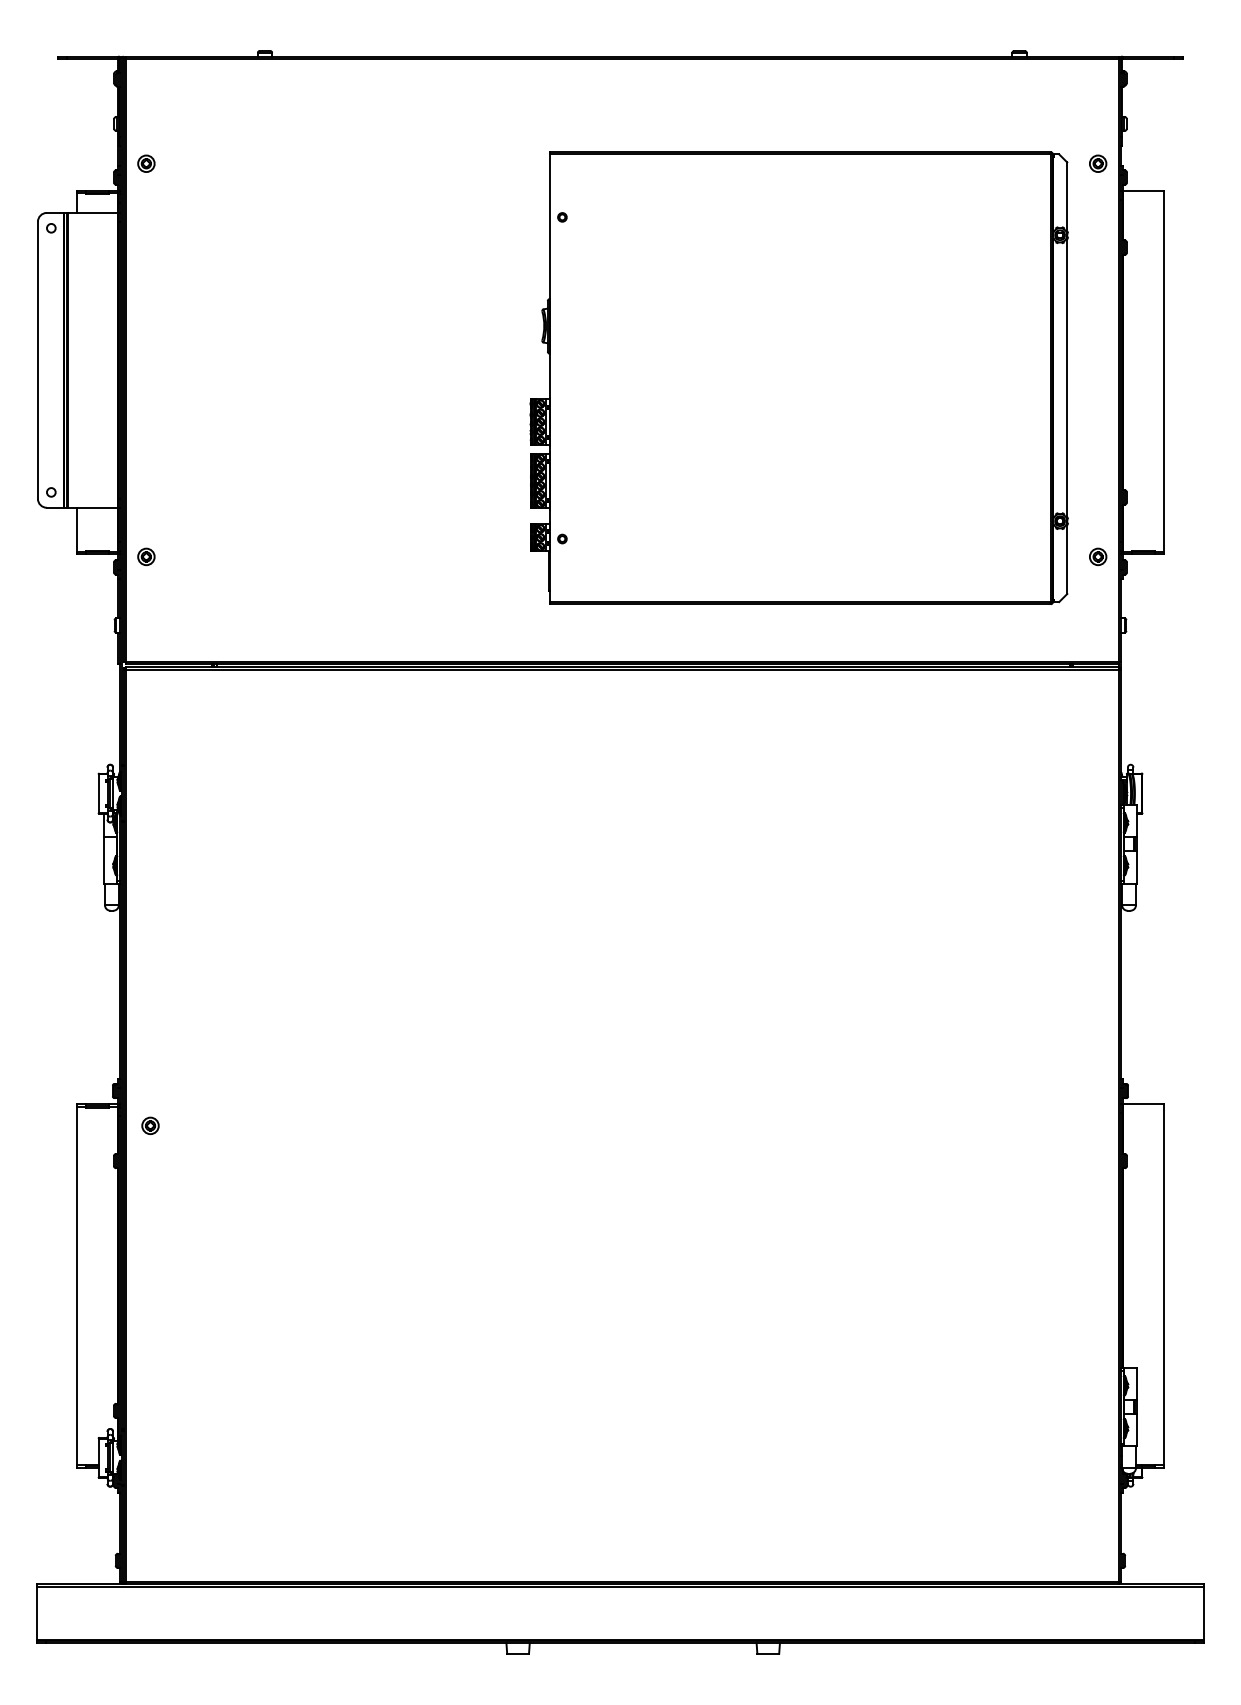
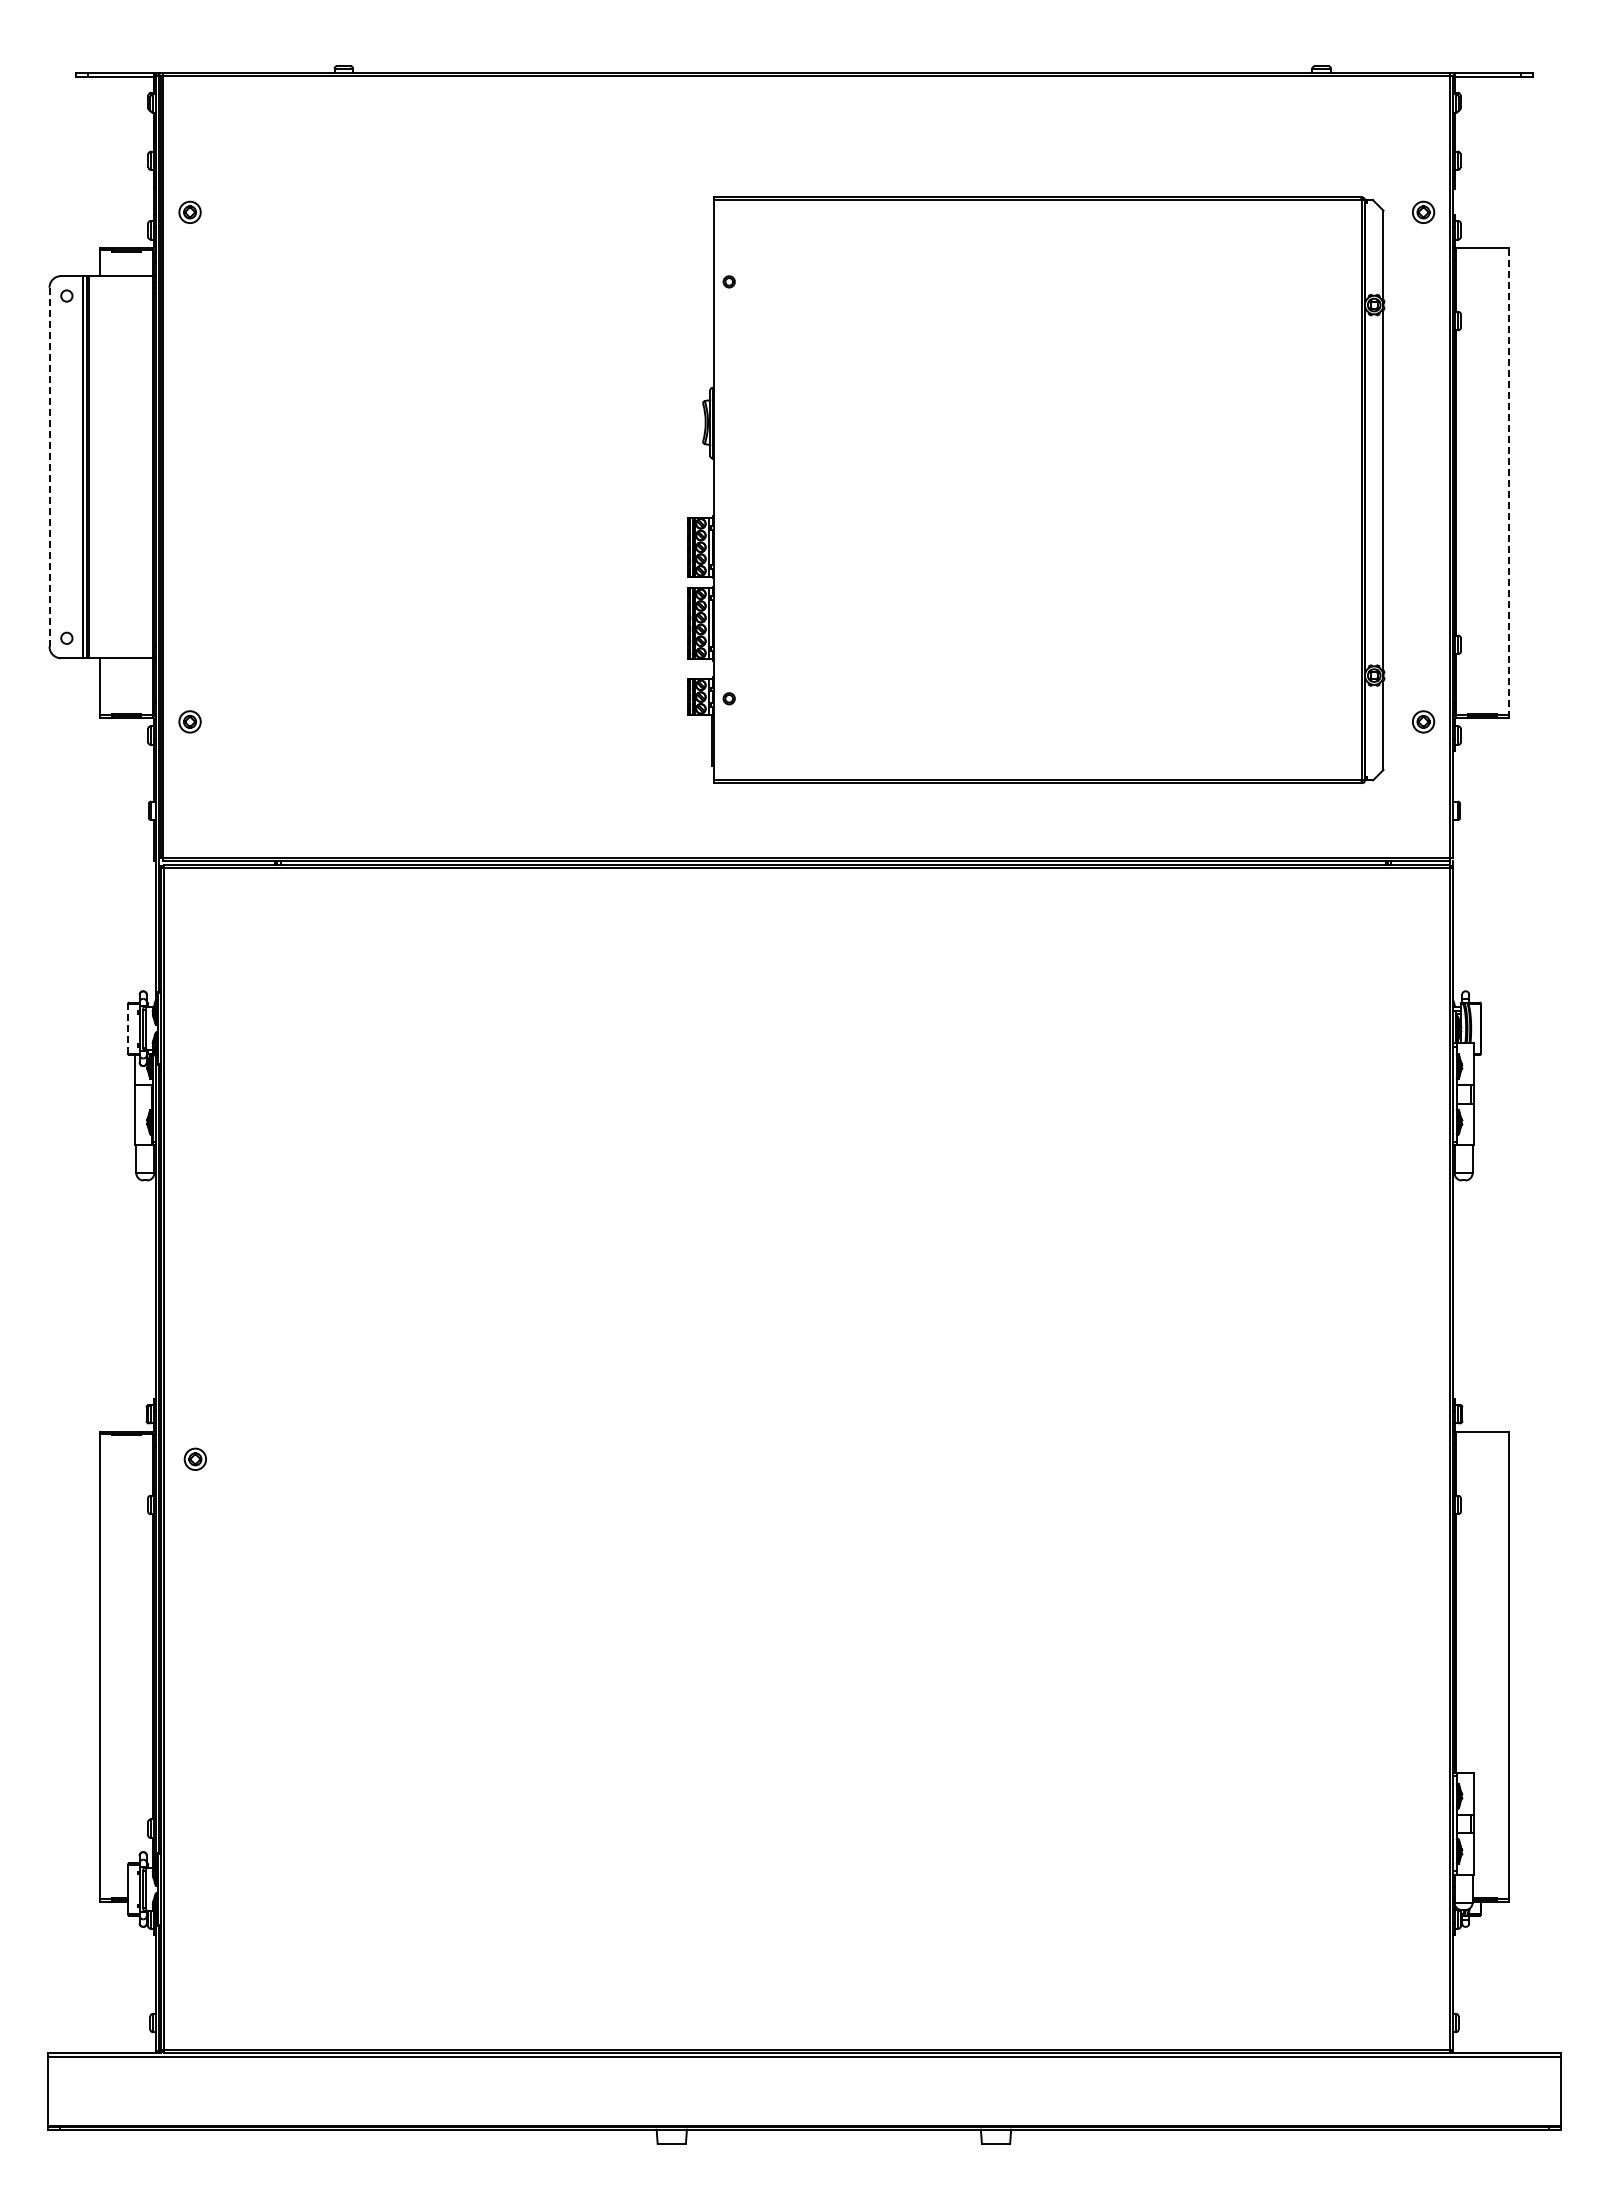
line: (37, 359) -> (49, 466), solid -> dashed
line: (1163, 372) -> (1508, 482), solid -> dashed
line: (98, 793) -> (128, 1028), solid -> dashed

